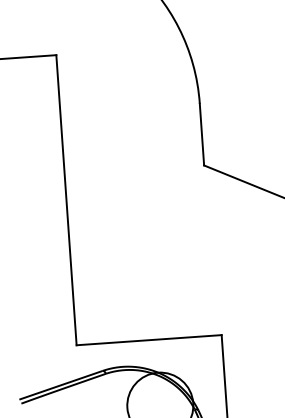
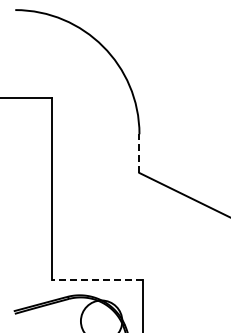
line: (201, 134) -> (139, 153), solid -> dashed
line: (149, 339) -> (97, 279), solid -> dashed

